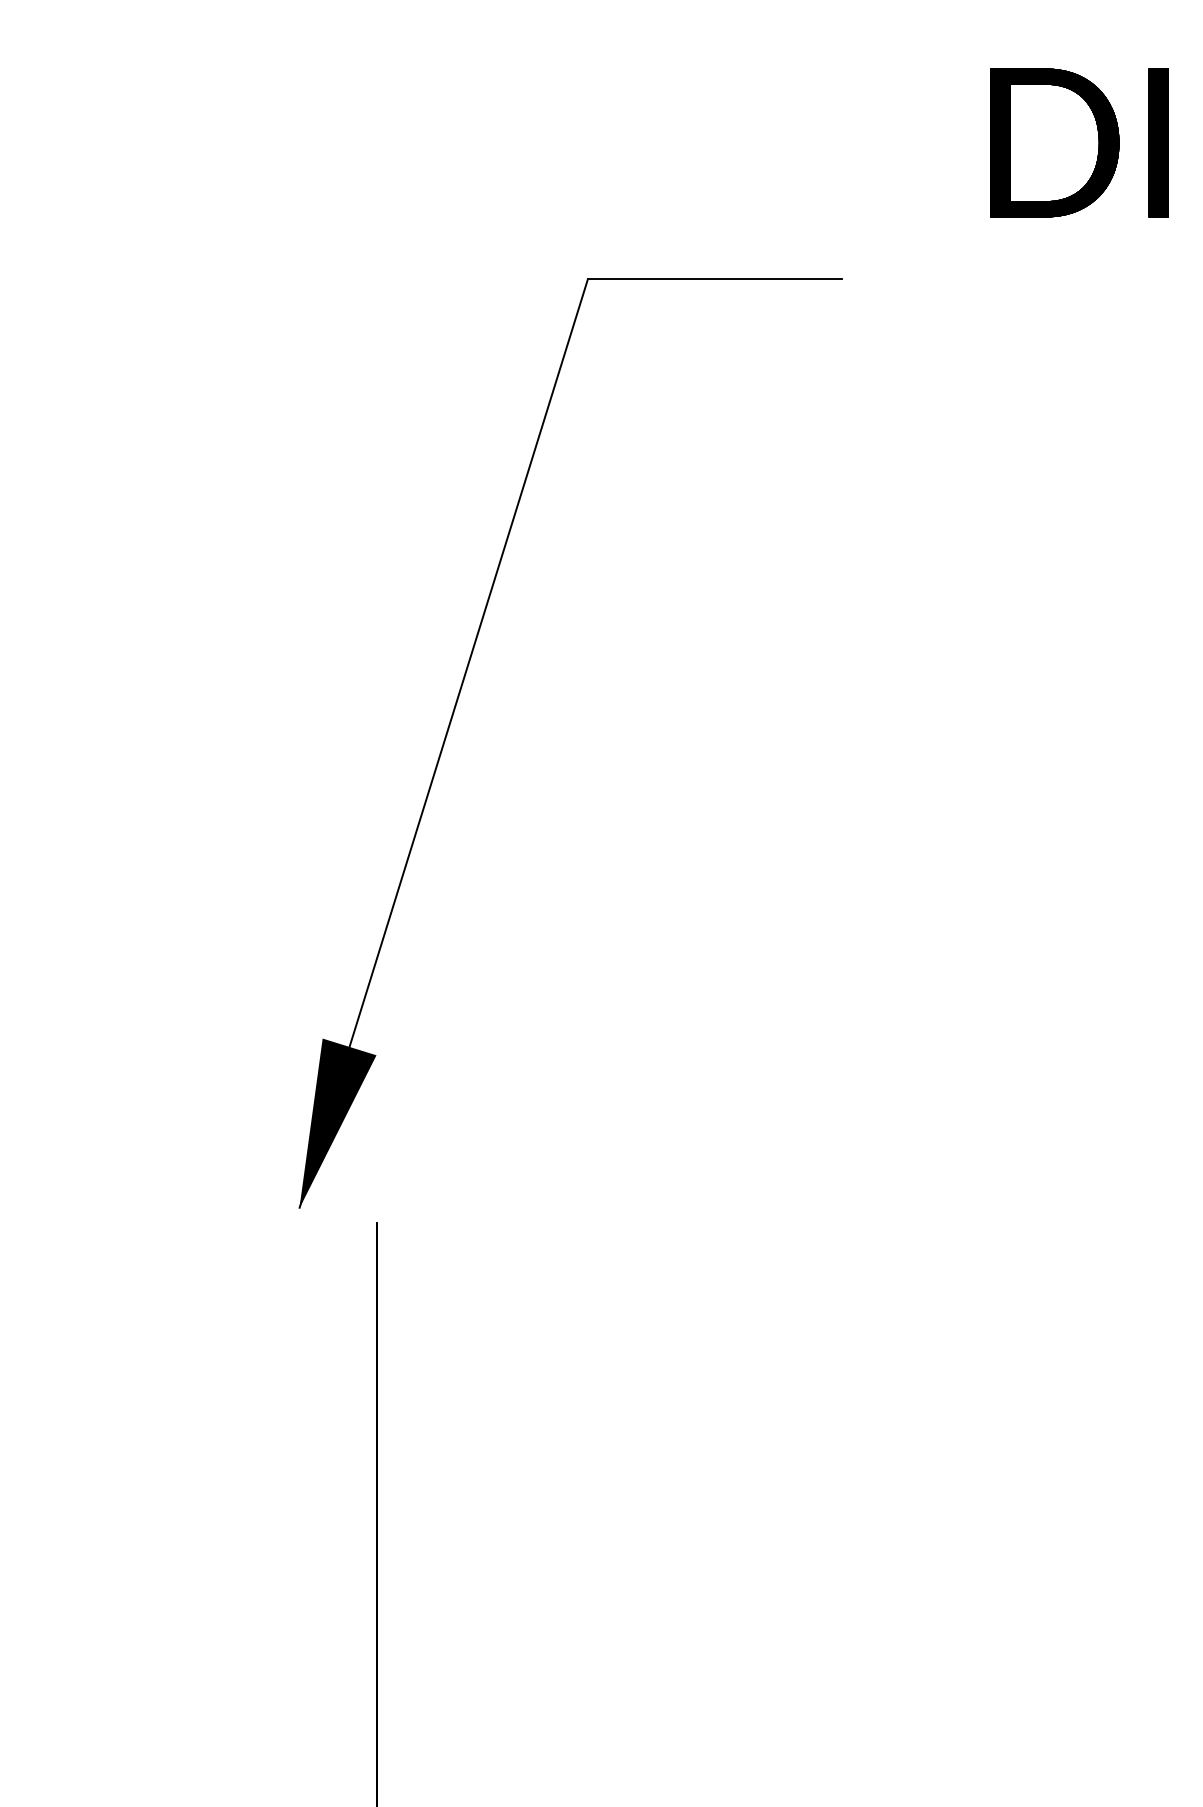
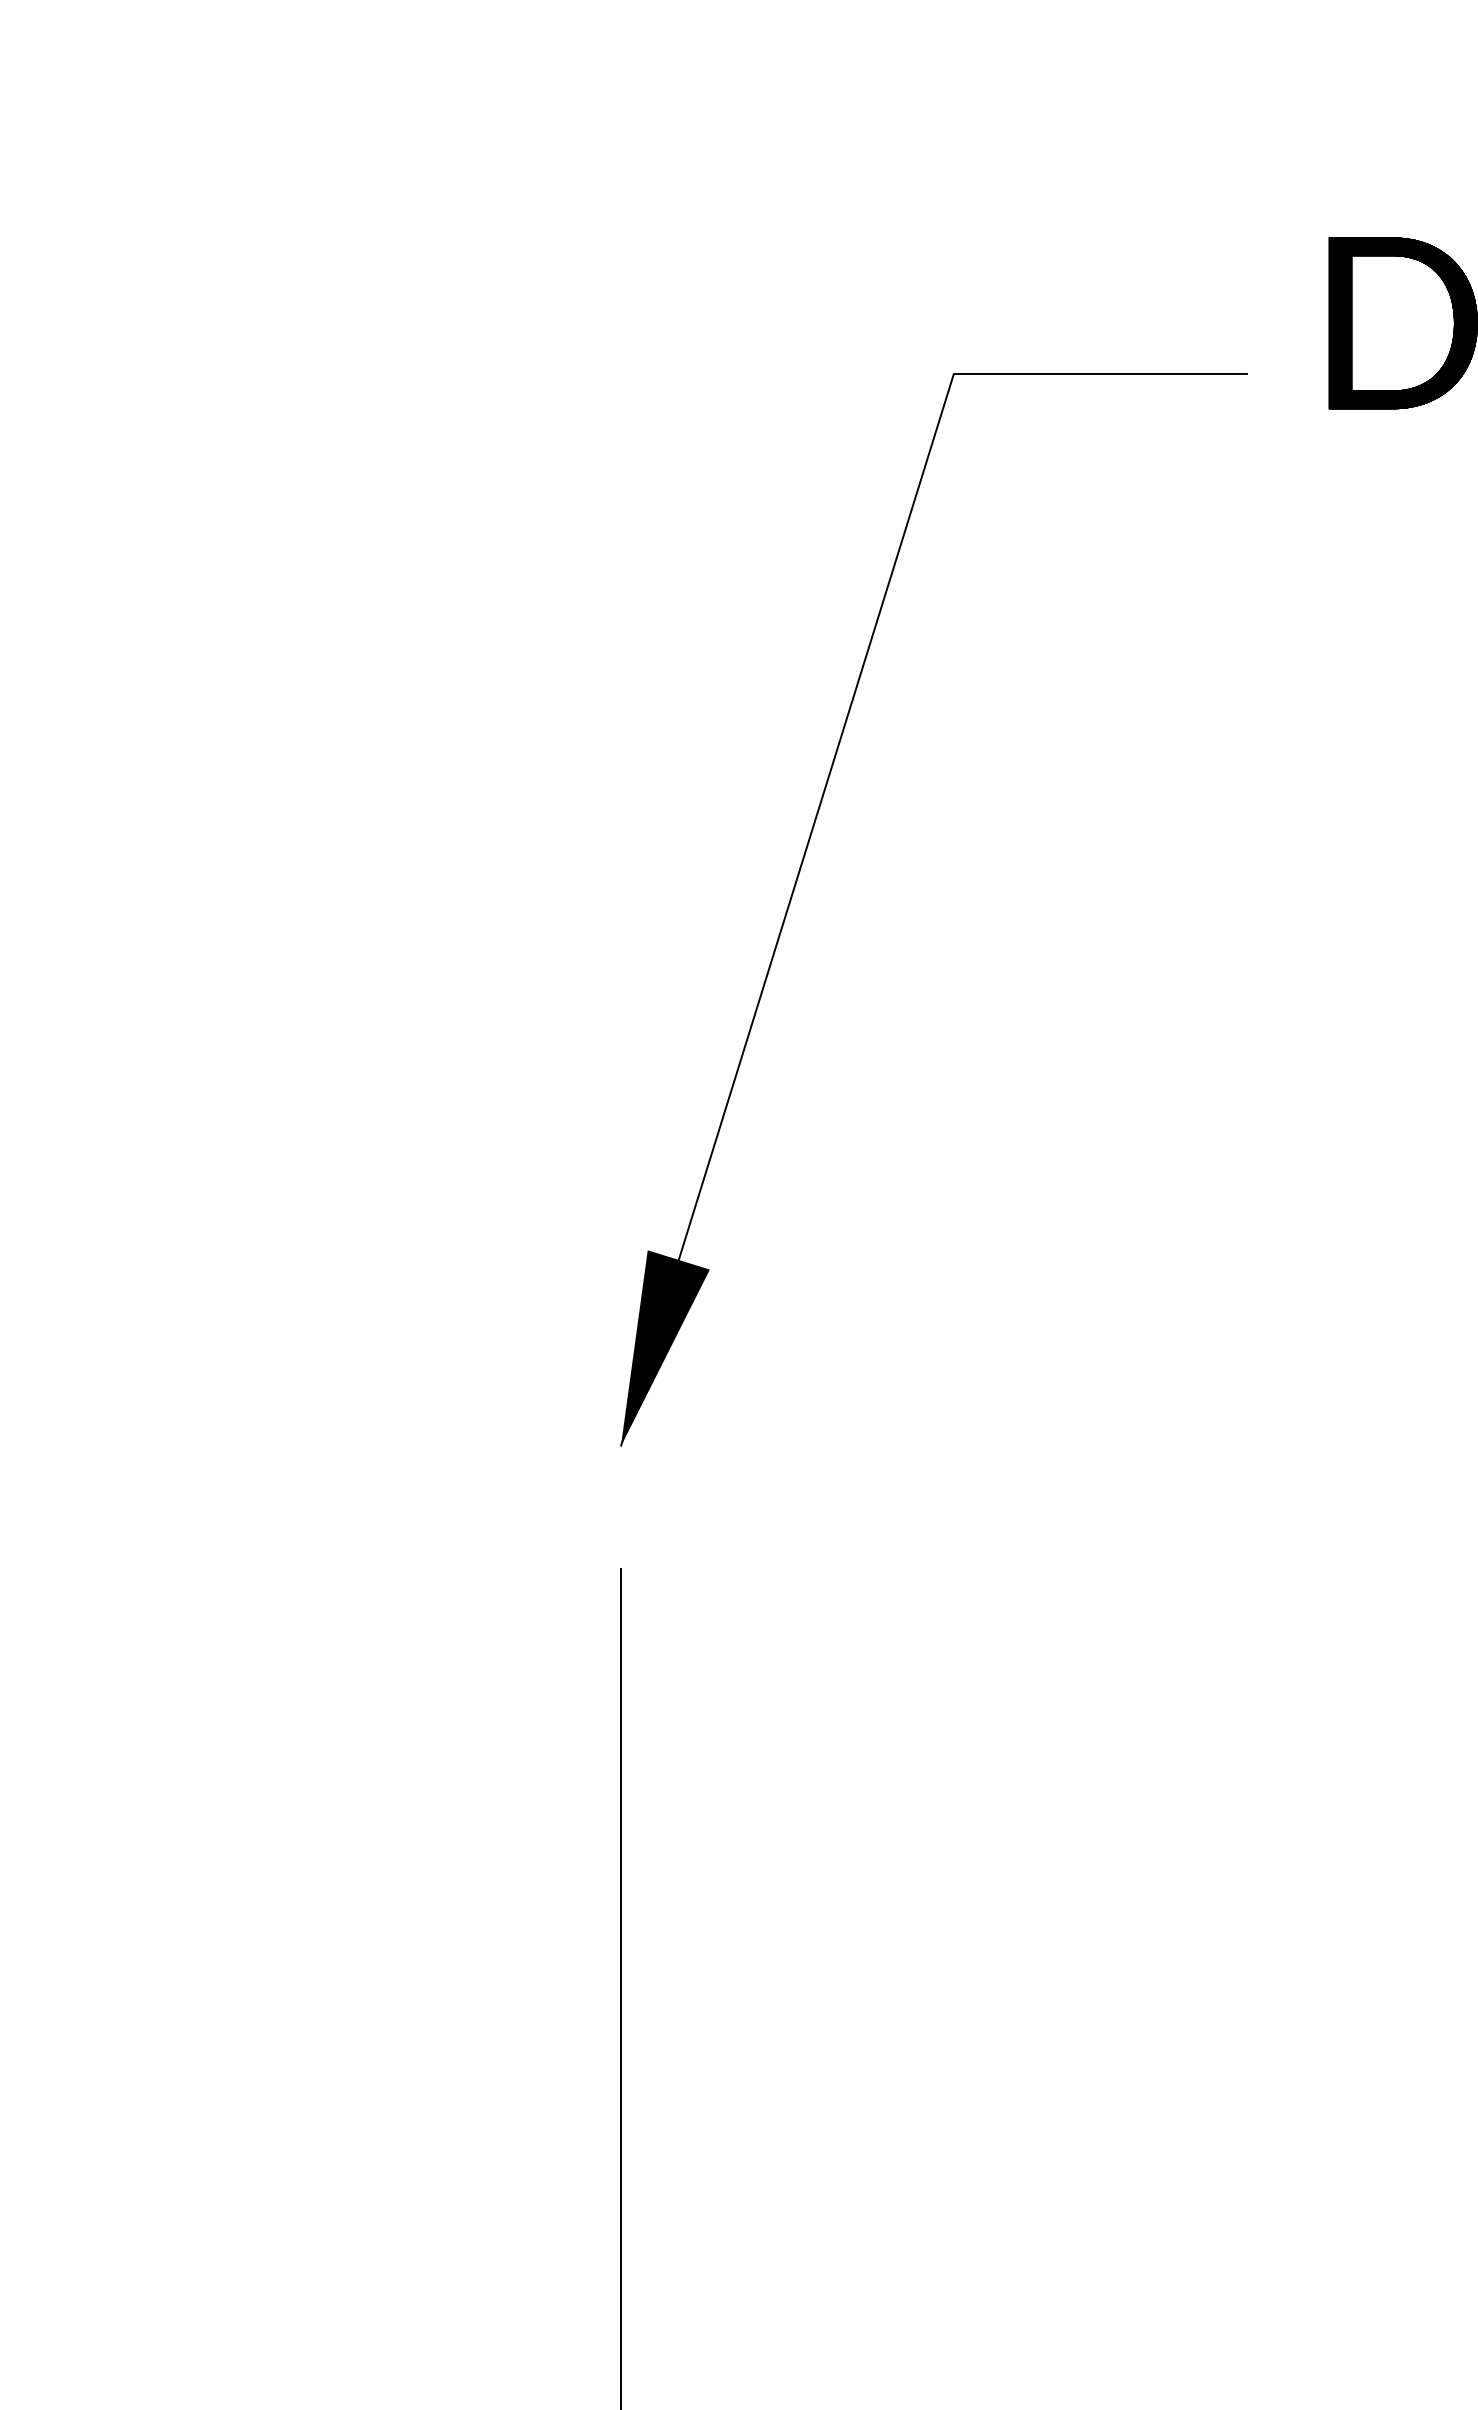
part: (456, 704) -> (802, 865), moved

